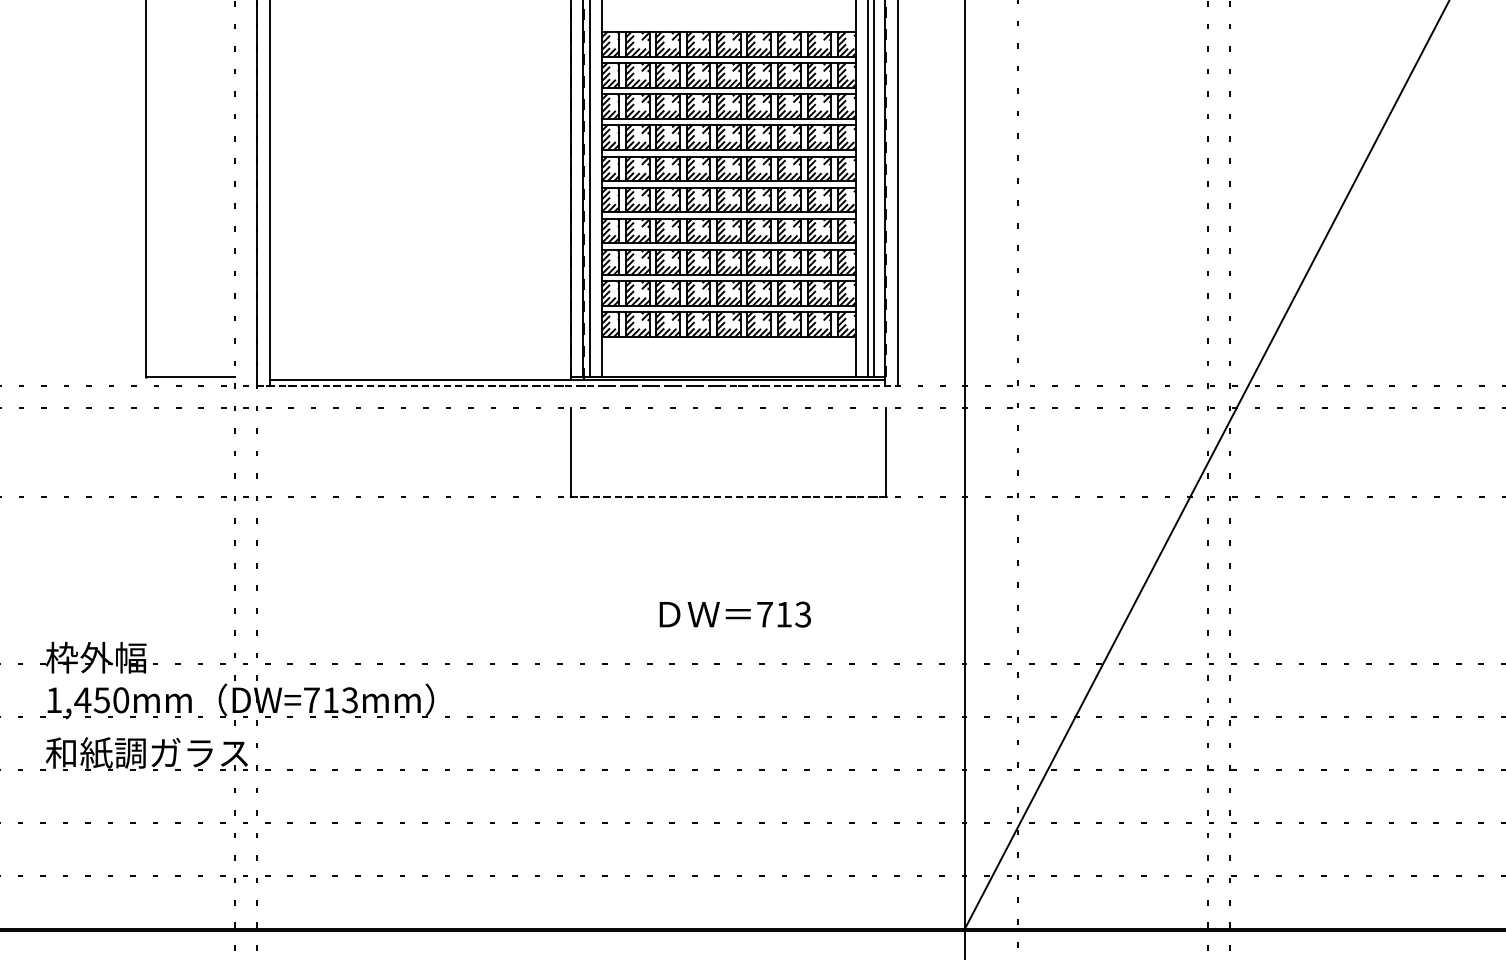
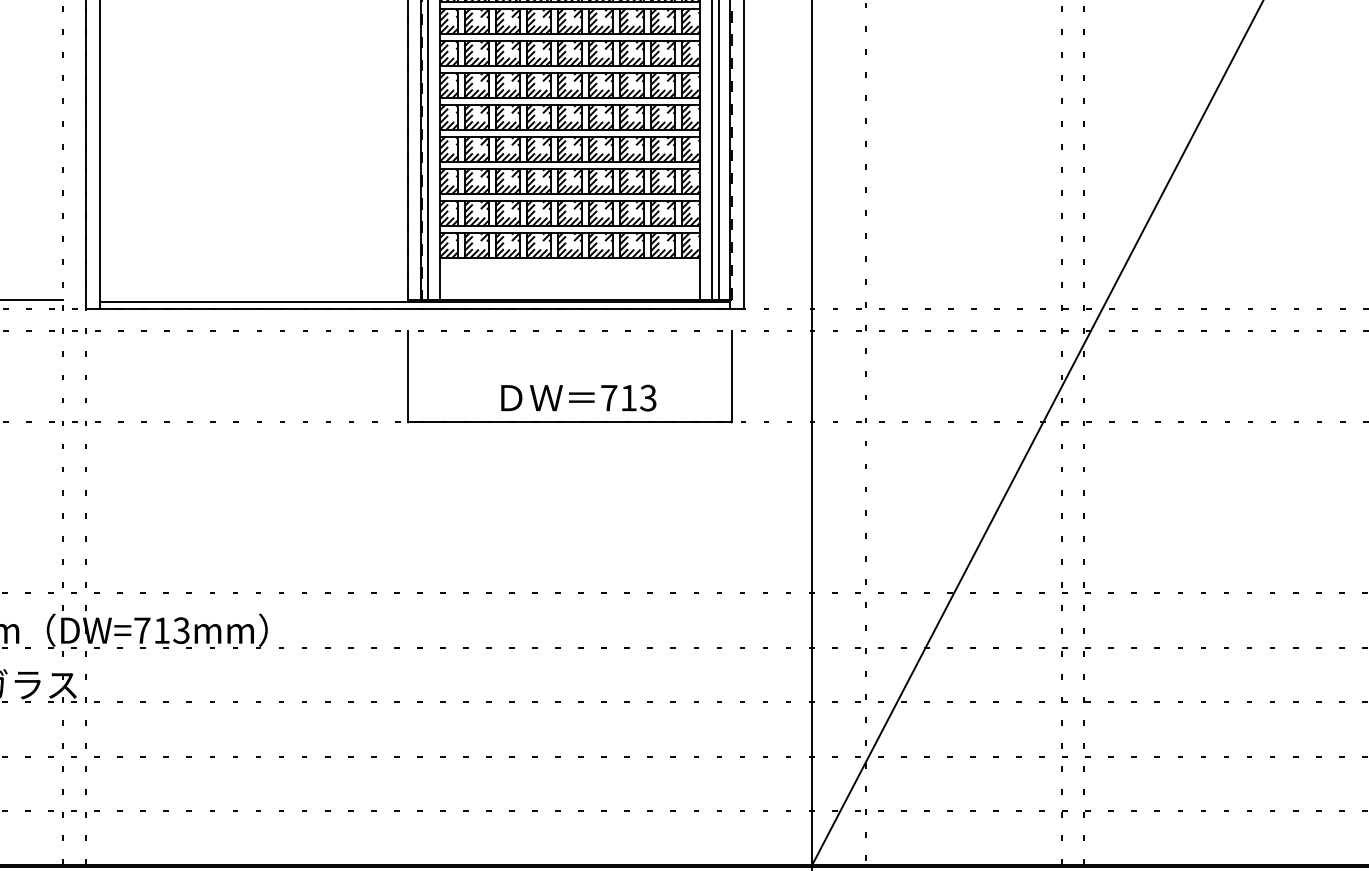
line: (577, 386) -> (414, 308), dashed -> solid
line: (728, 496) -> (569, 421), dashed -> solid
text: (734, 614) -> (577, 398), moved

